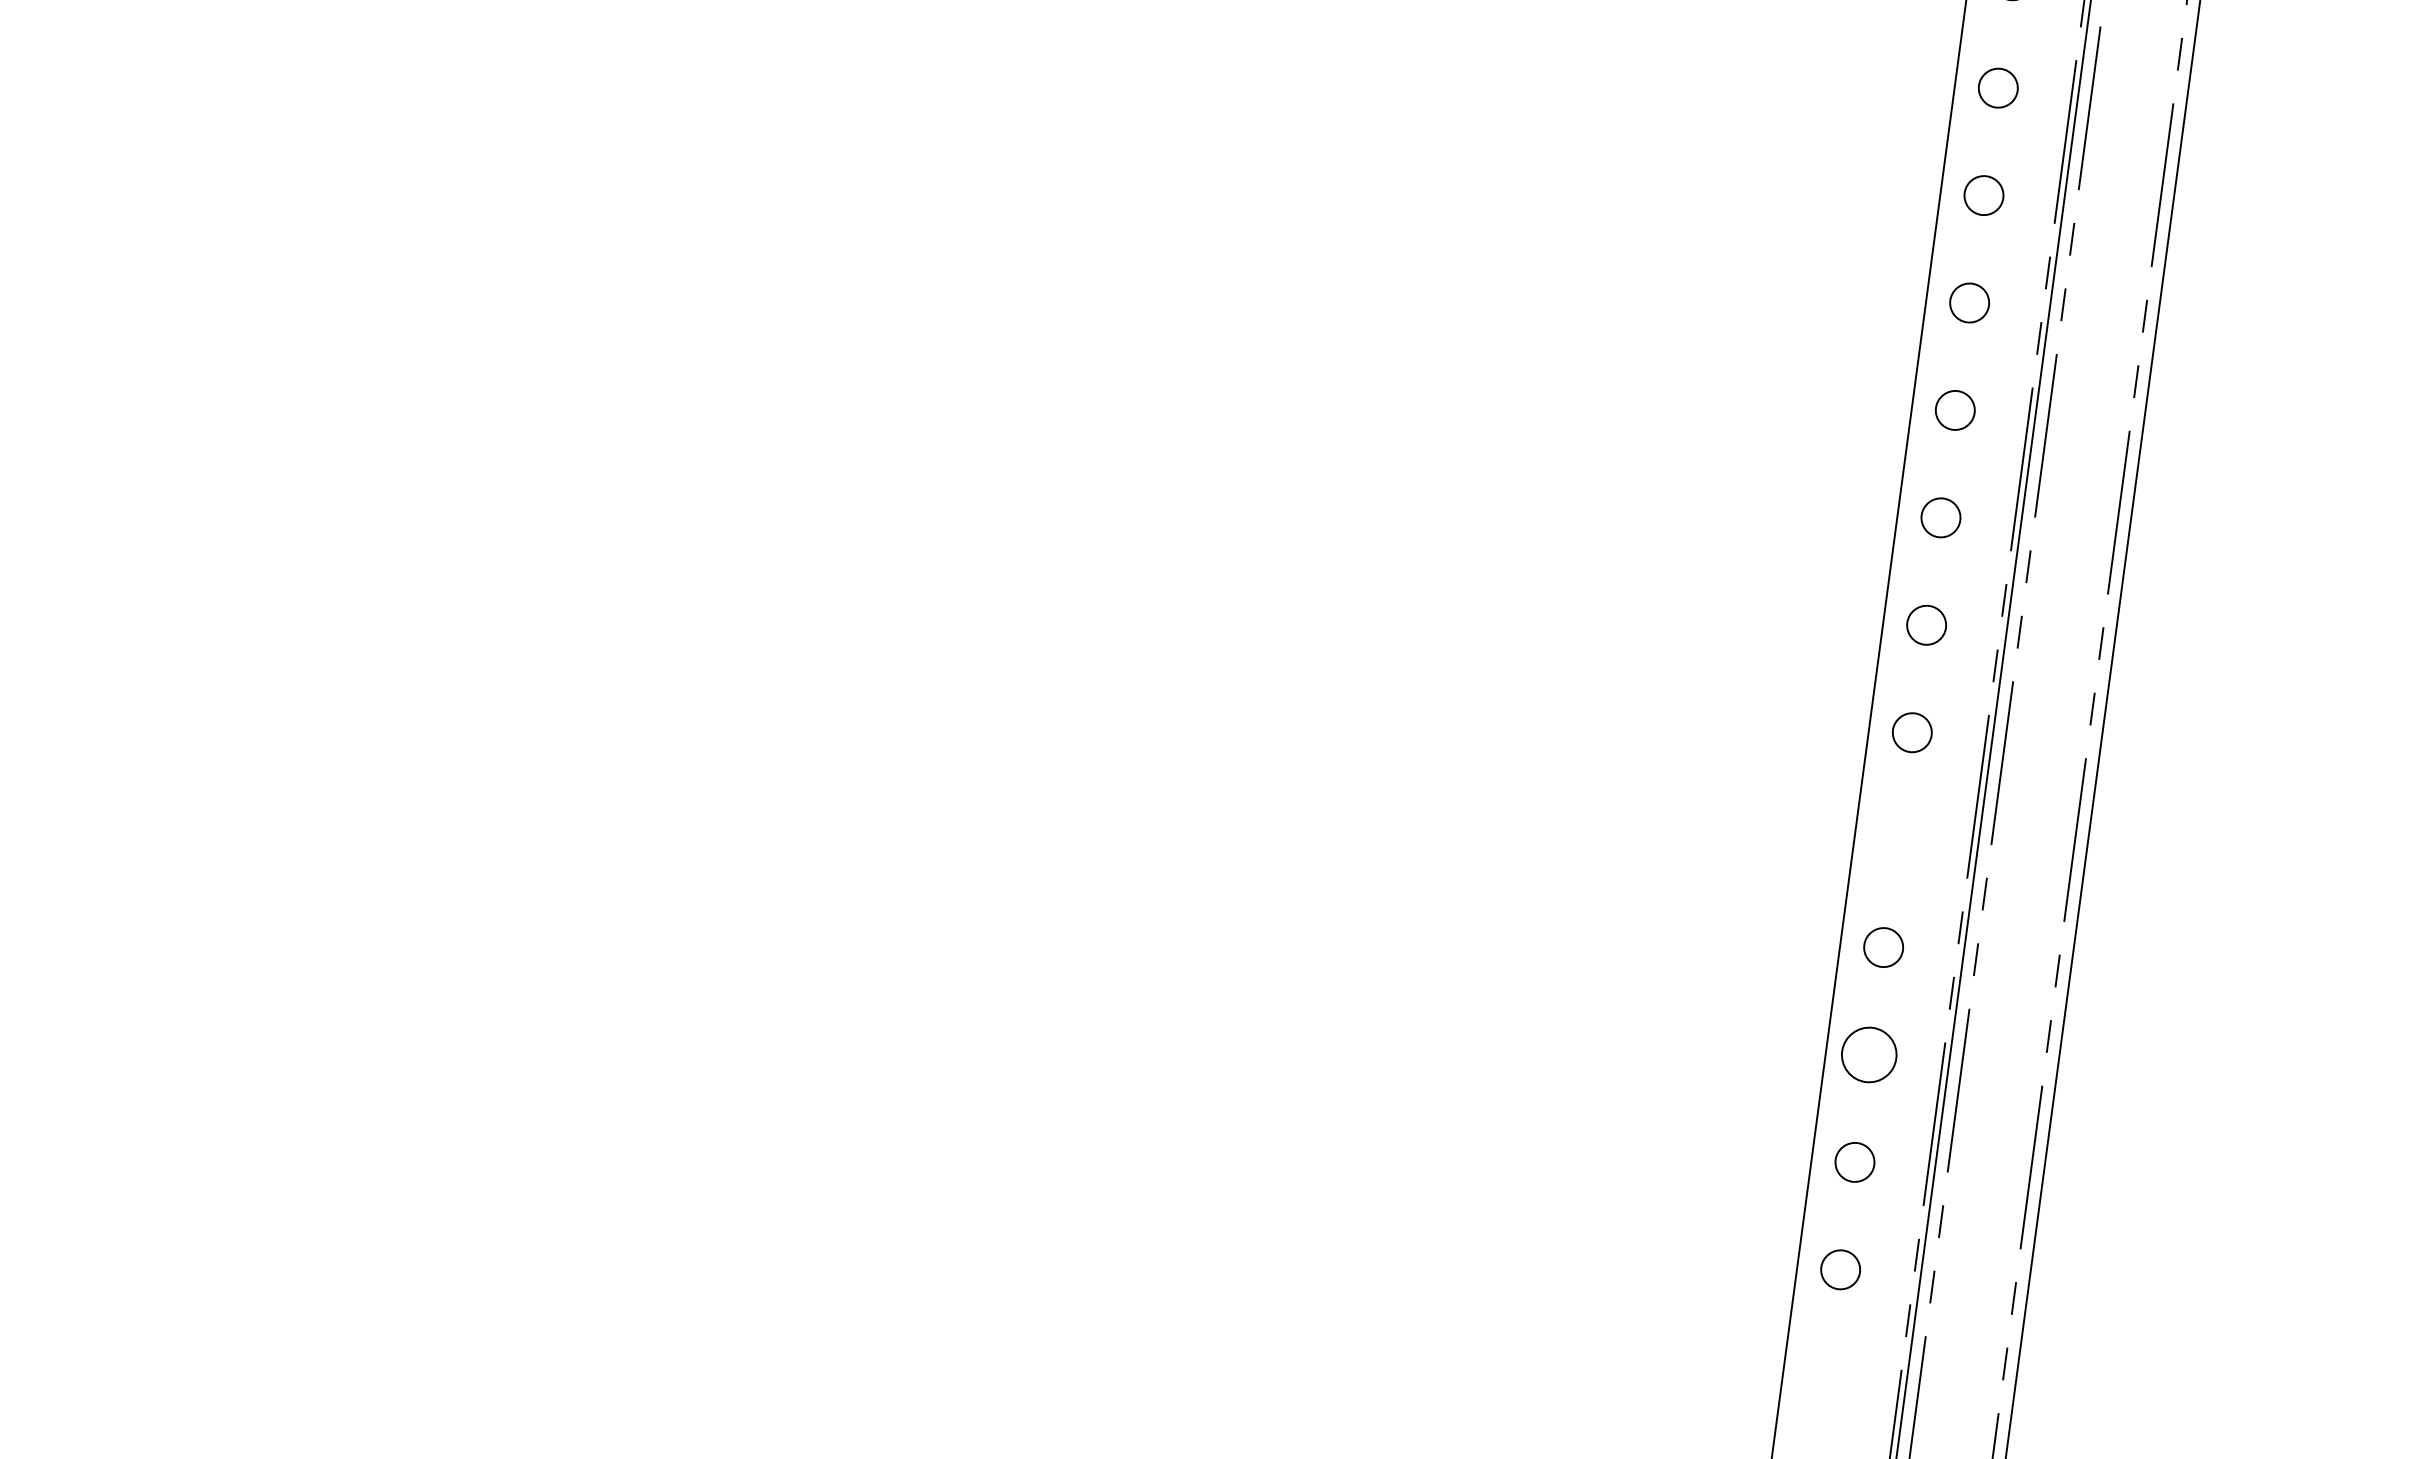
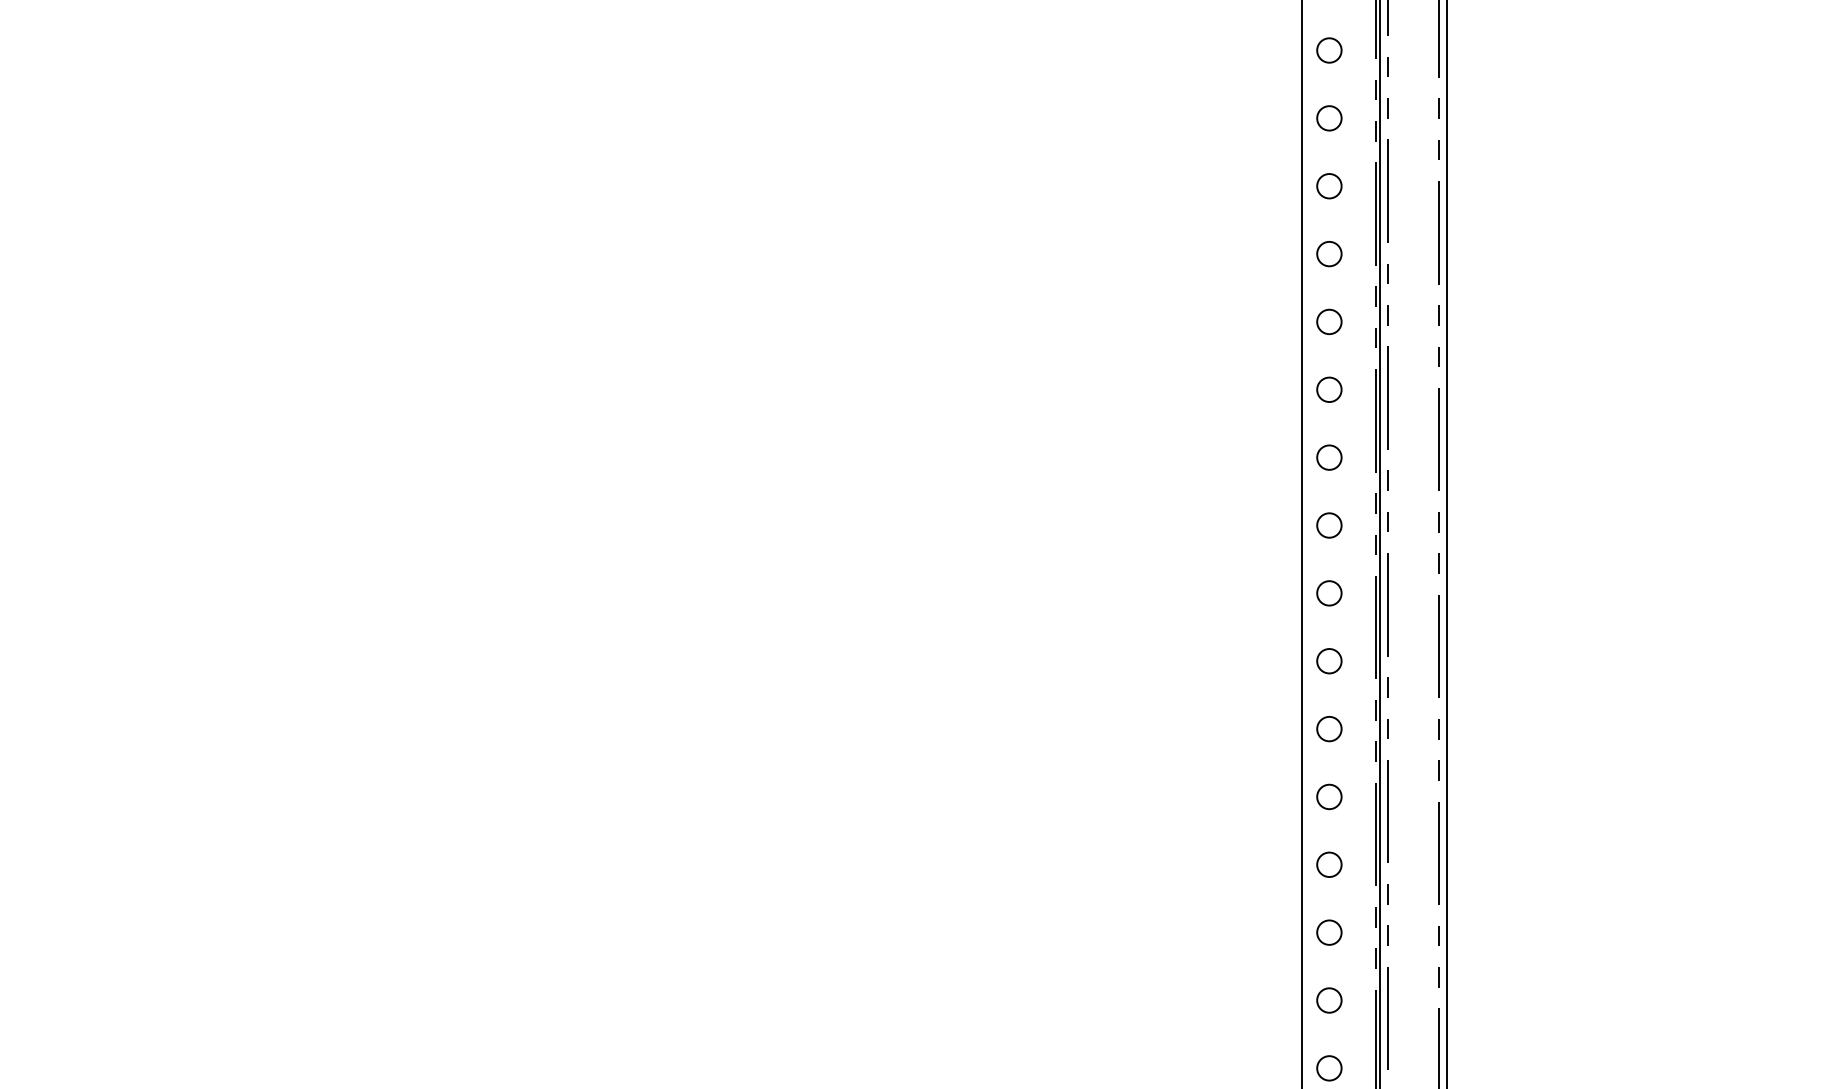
circle: (1898, 840) -> (1329, 661), added
circle: (1869, 1054) -> (1329, 796), size x0.71
circle: (1826, 1377) -> (1329, 1000), added

